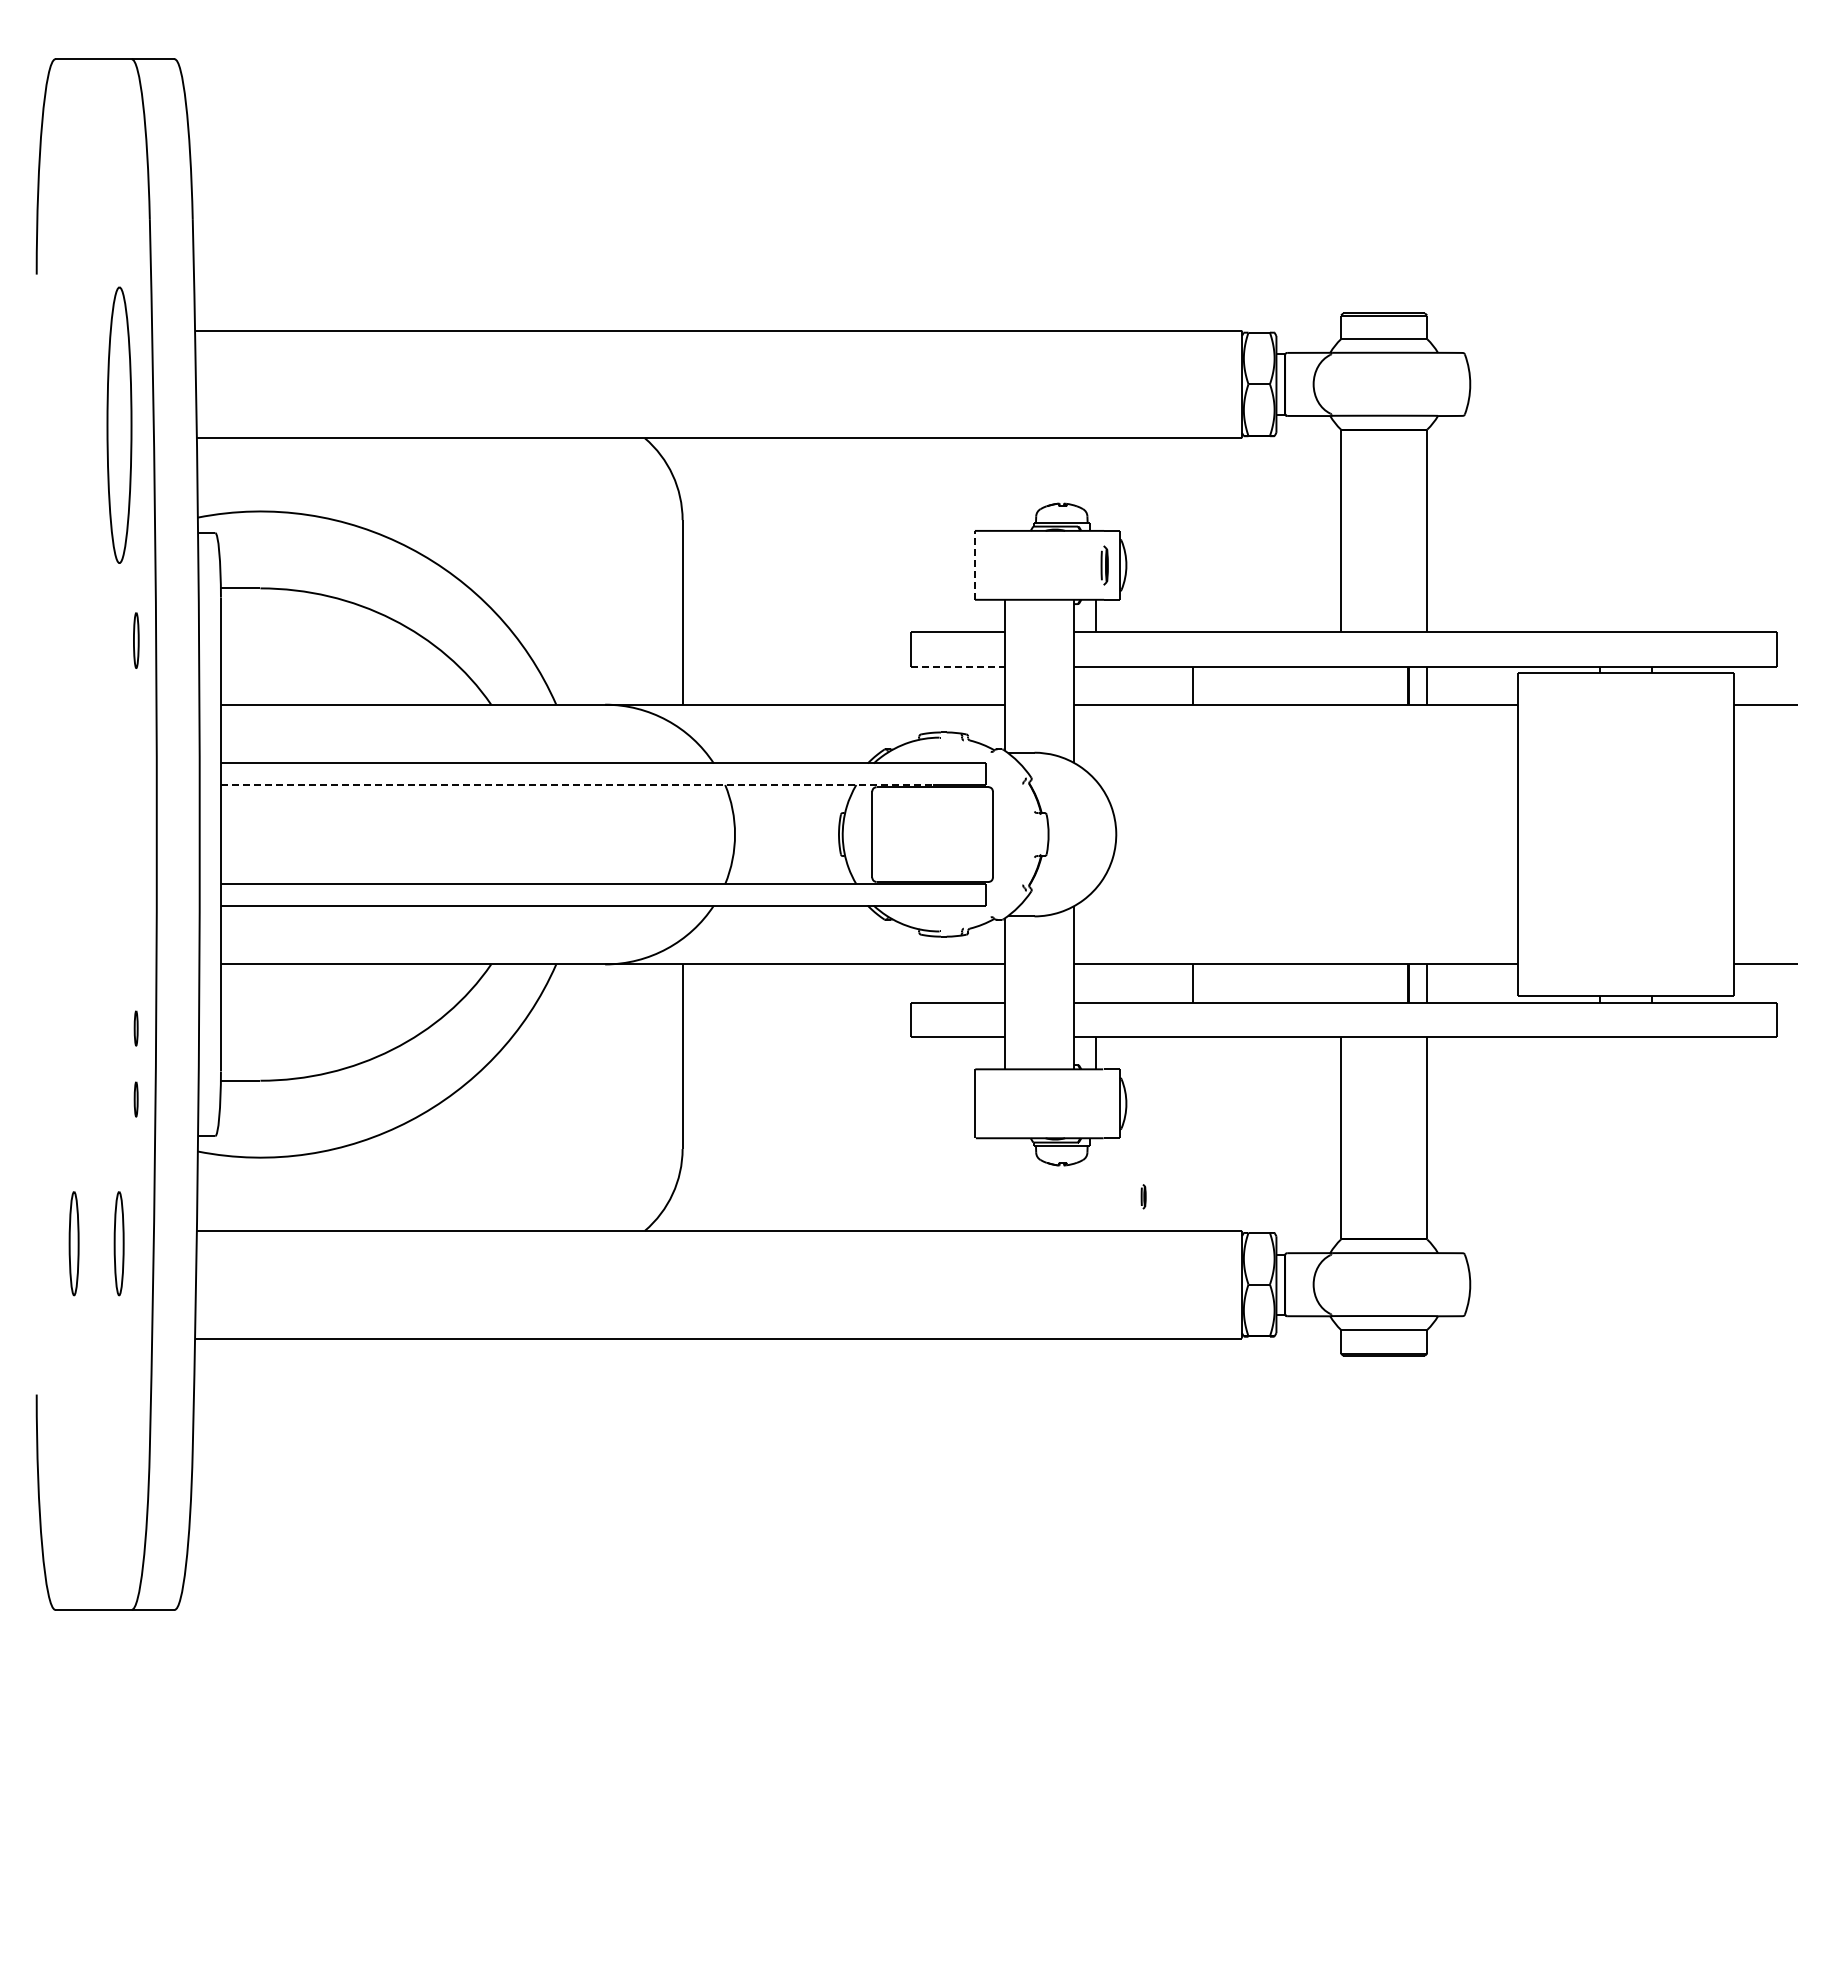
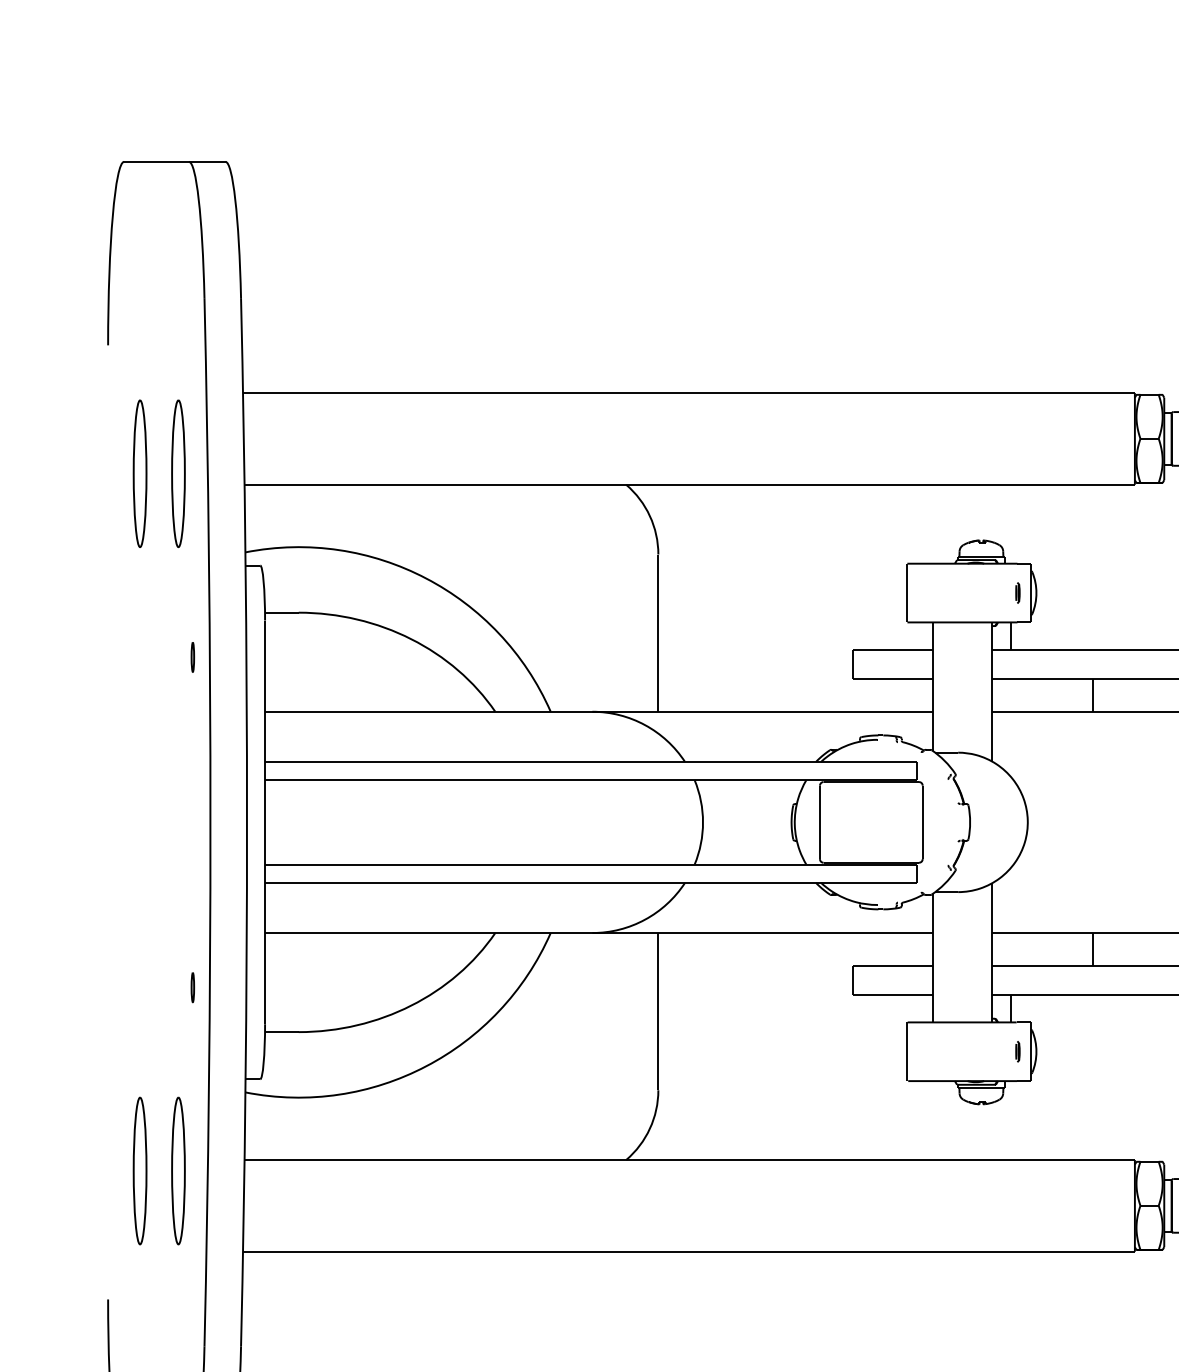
part: (73, 425) -> (139, 473), added
part: (118, 425) -> (177, 473), size x0.62
line: (974, 564) -> (907, 592), dashed -> solid
part: (1104, 564) -> (1017, 592), size x0.62
part: (135, 640) -> (192, 657), size x0.62
line: (958, 666) -> (893, 679), dashed -> solid
line: (576, 785) -> (567, 780), dashed -> solid
part: (135, 1099) -> (192, 1048), removed
part: (1143, 1196) -> (1017, 1051), moved
part: (73, 1243) -> (139, 1170), size x1.67
part: (118, 1243) -> (177, 1170), size x1.67

